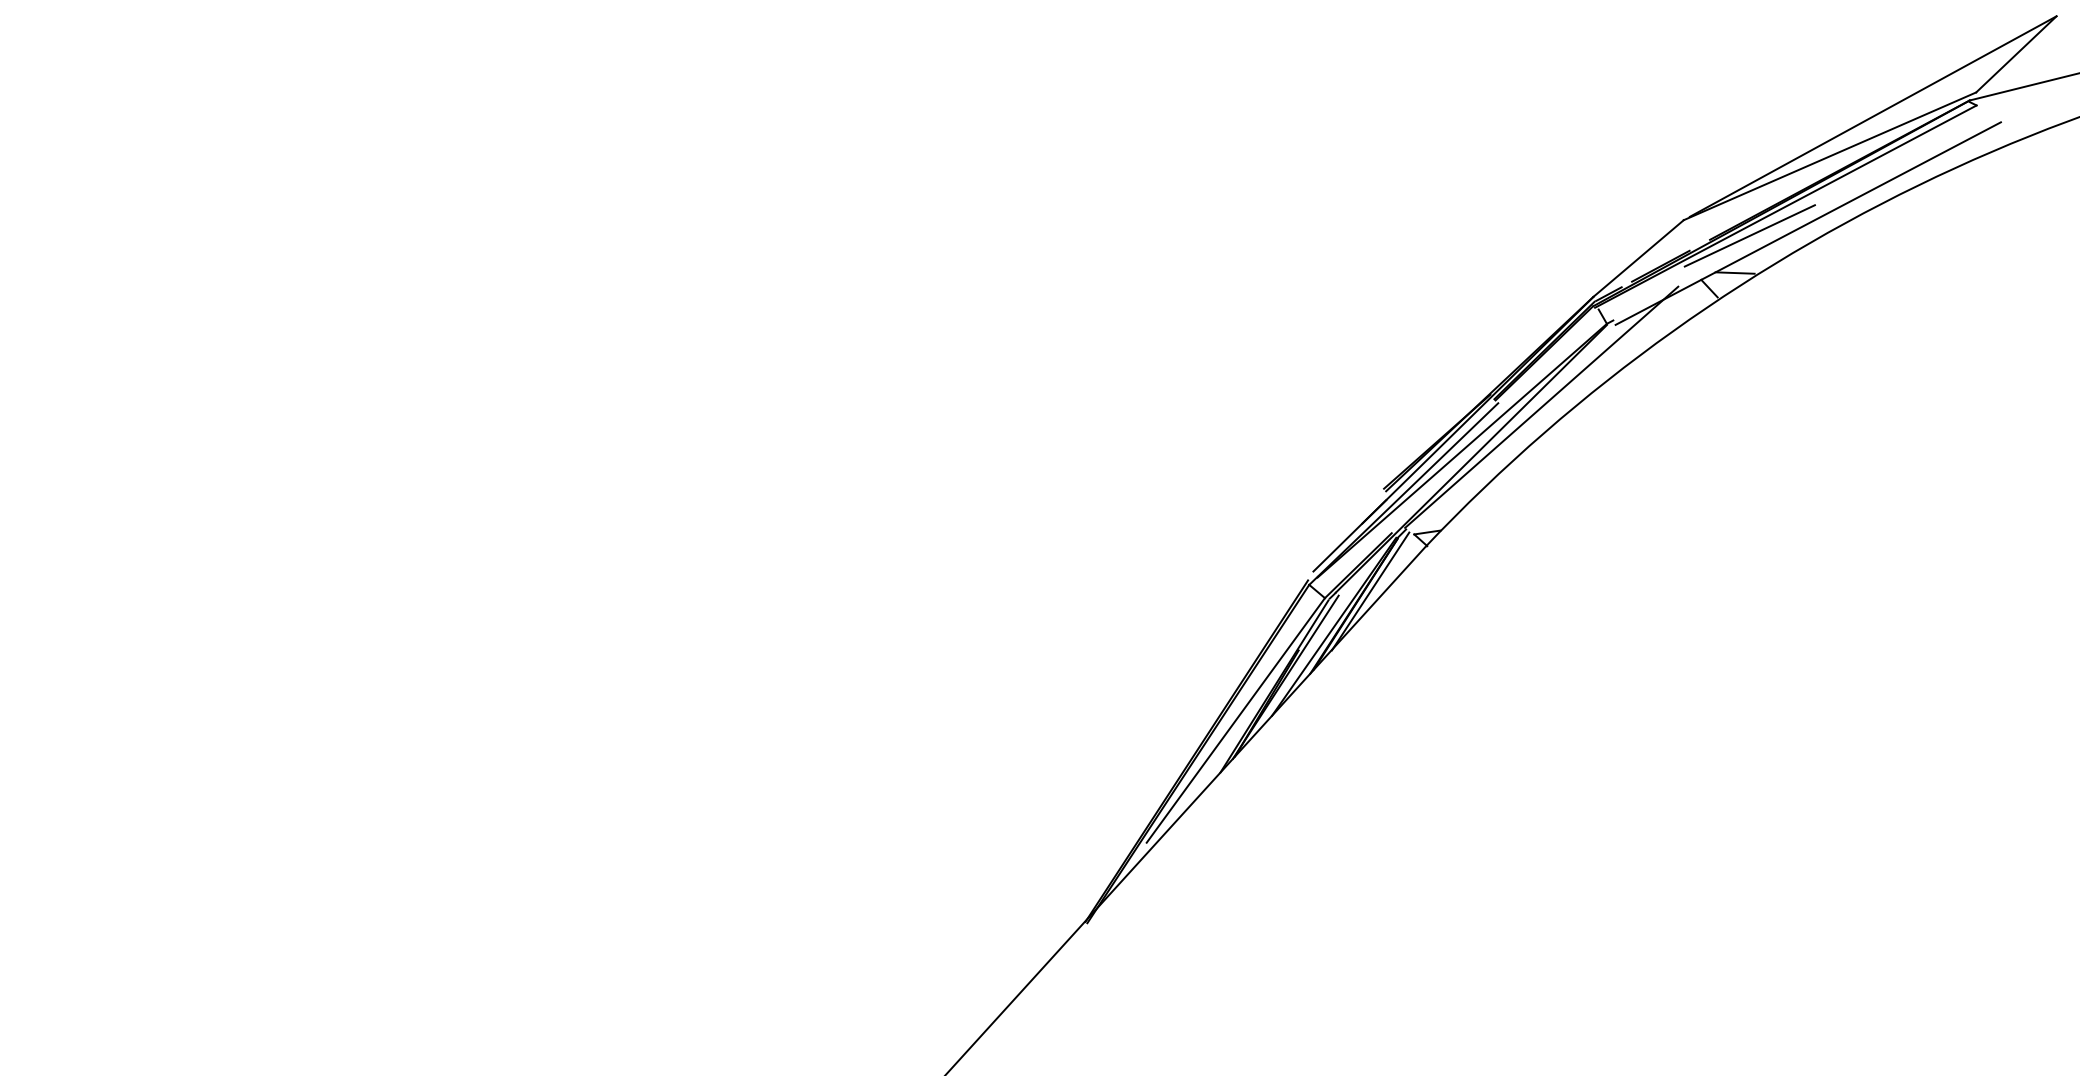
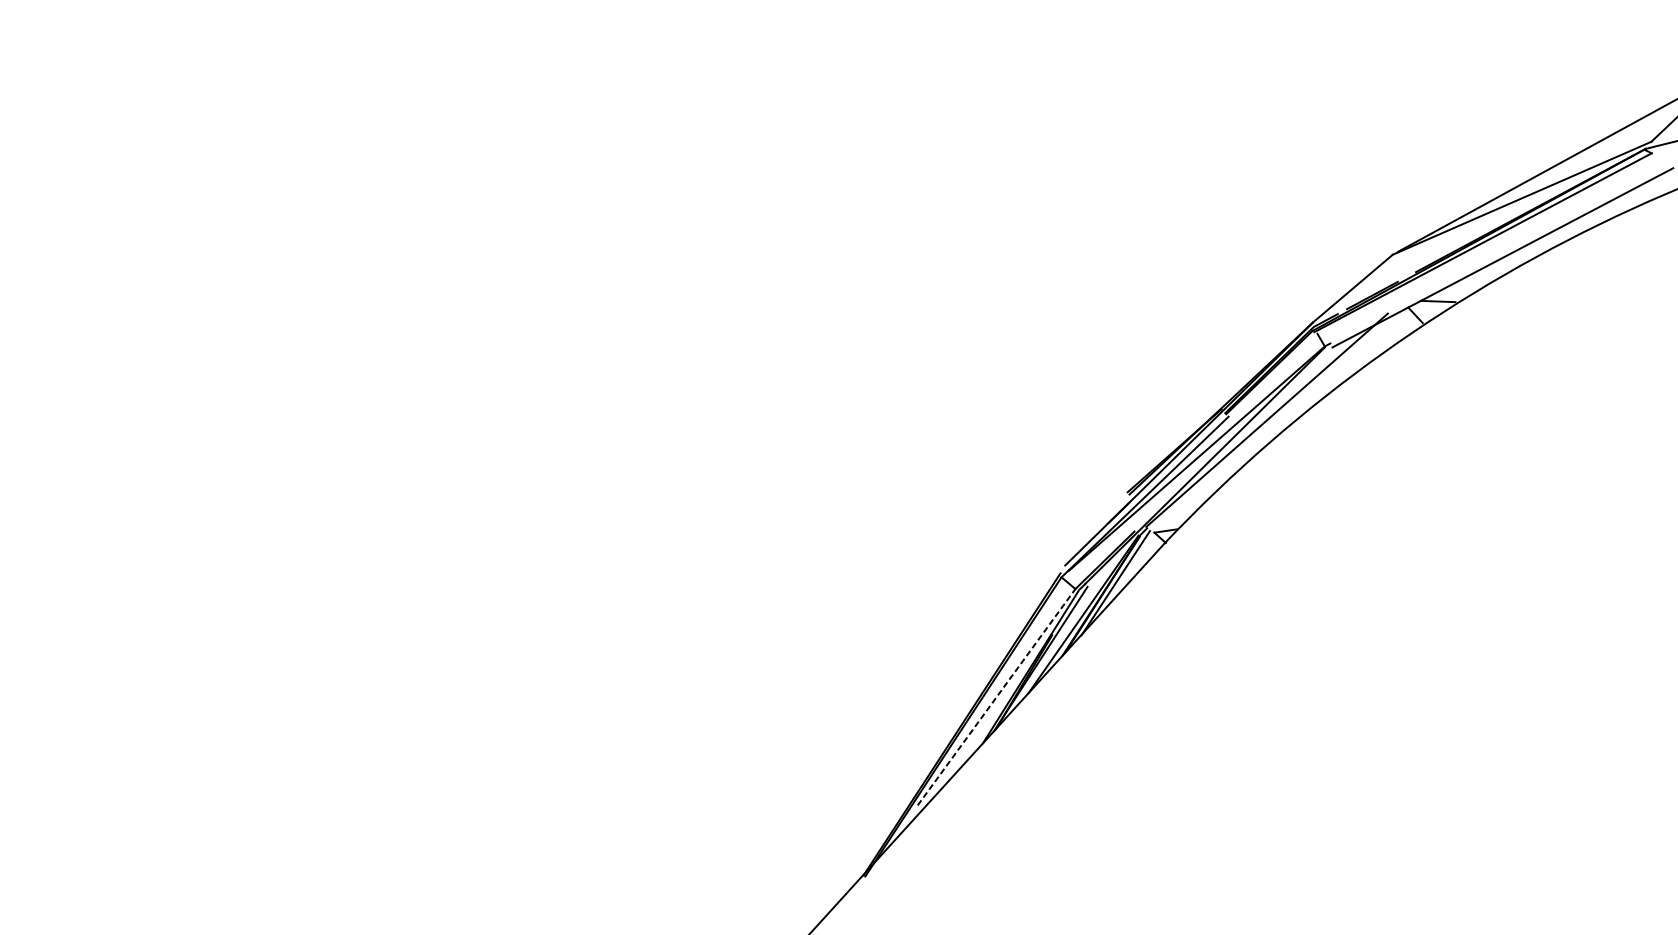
line: (1749, 235) -> (1450, 268), removed
line: (1236, 720) -> (997, 697), solid -> dashed

